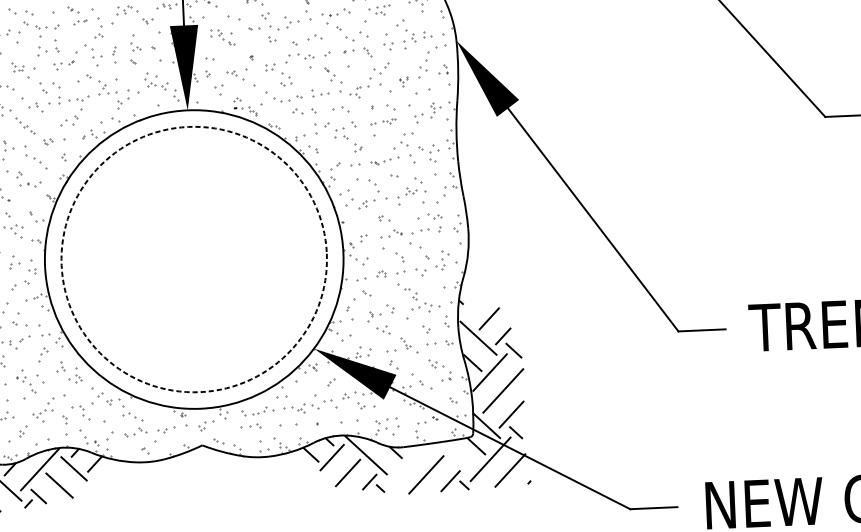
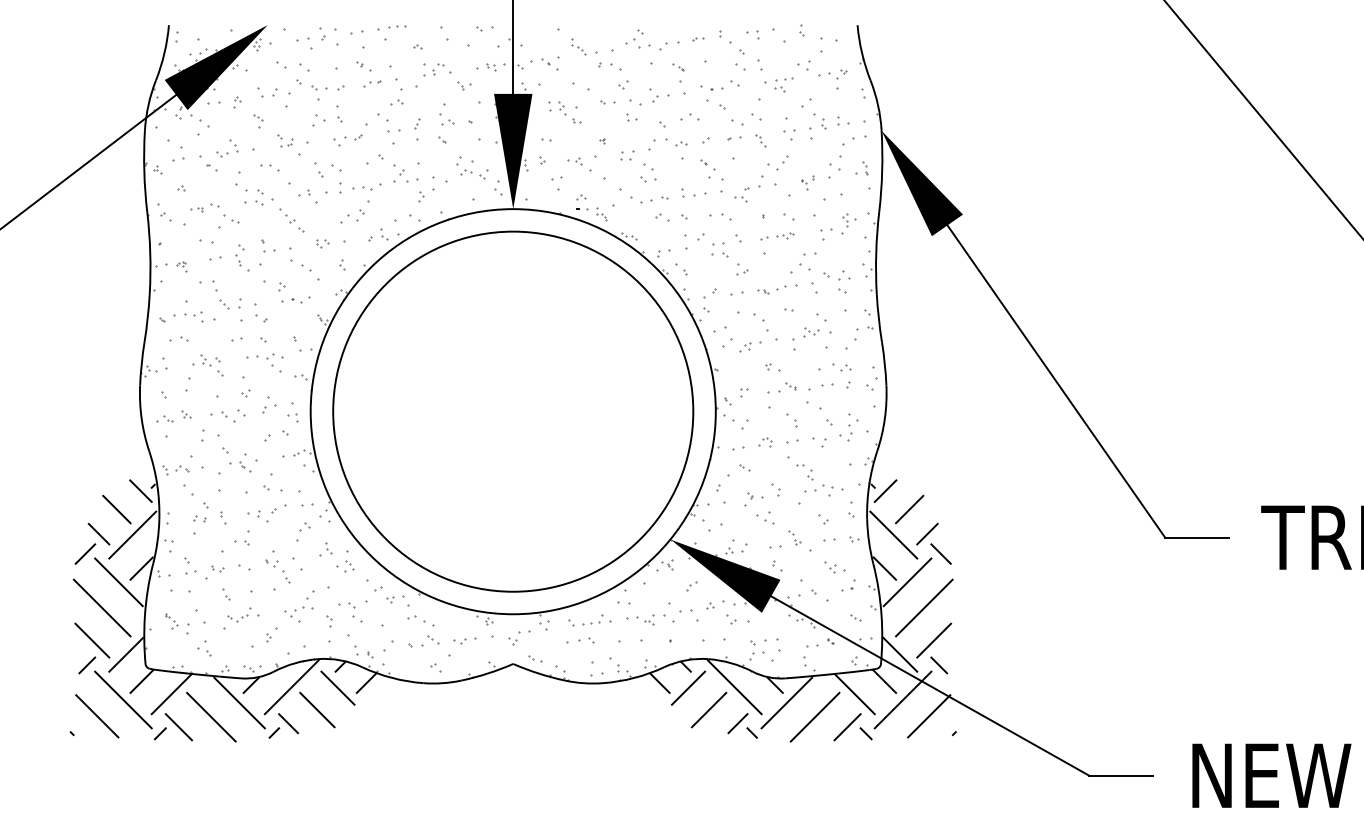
circle: (194, 259) -> (513, 411), dashed -> solid
line: (470, 305) -> (885, 490), added
line: (454, 456) -> (854, 694), added
line: (404, 464) -> (786, 702), added

